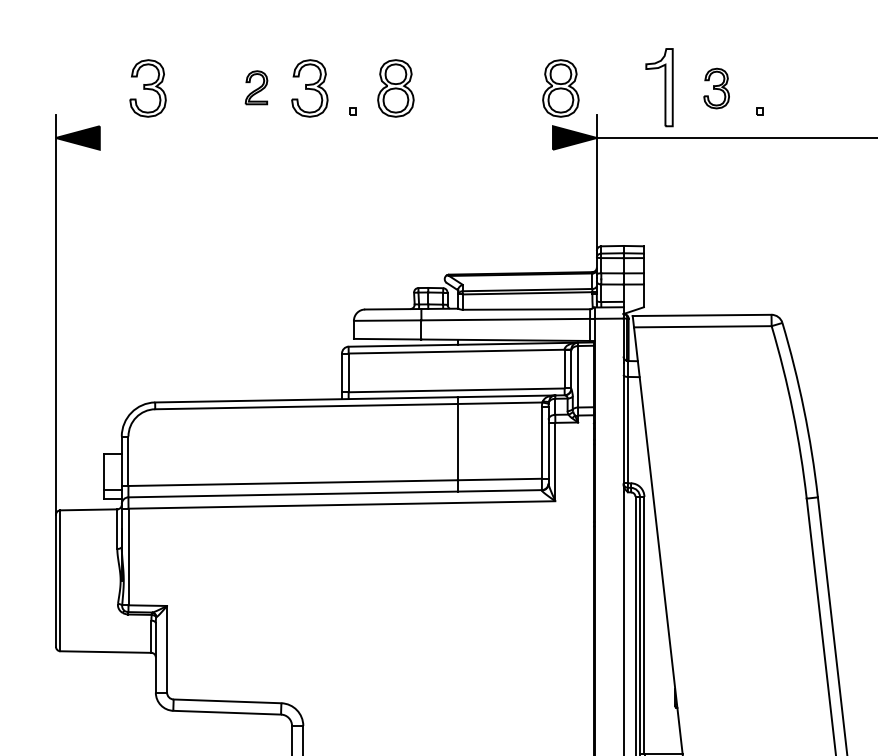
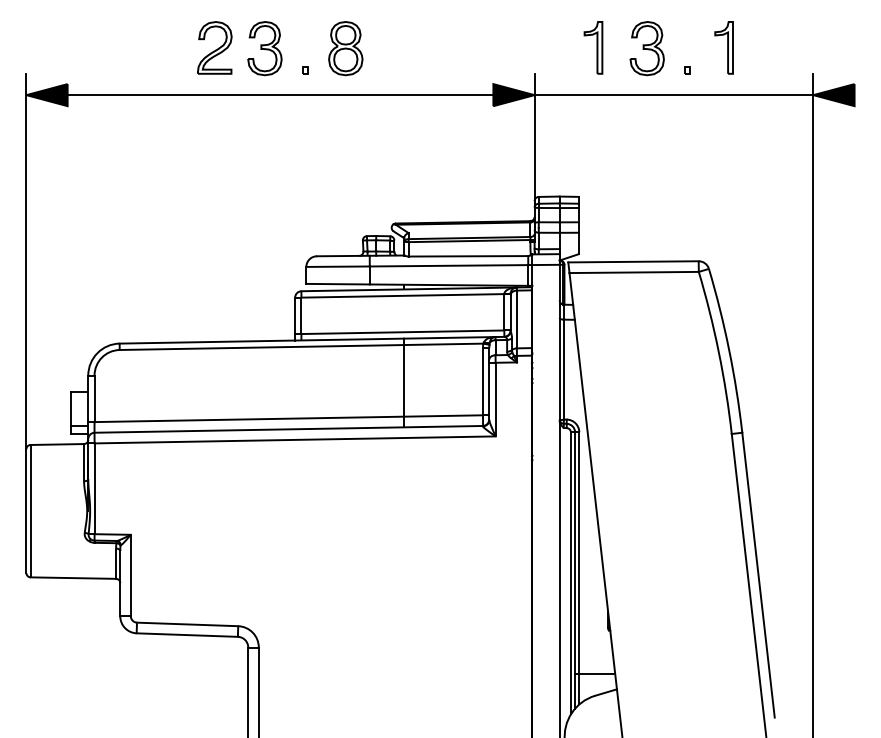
part: (256, 87) -> (214, 47), size x1.67
part: (659, 87) -> (593, 47), size x0.71
part: (797, 87) -> (723, 47), added
part: (147, 88) -> (112, 48), removed
part: (560, 88) -> (500, 48), removed
part: (715, 88) -> (646, 48), size x1.43
line: (326, 138) -> (280, 95), added

